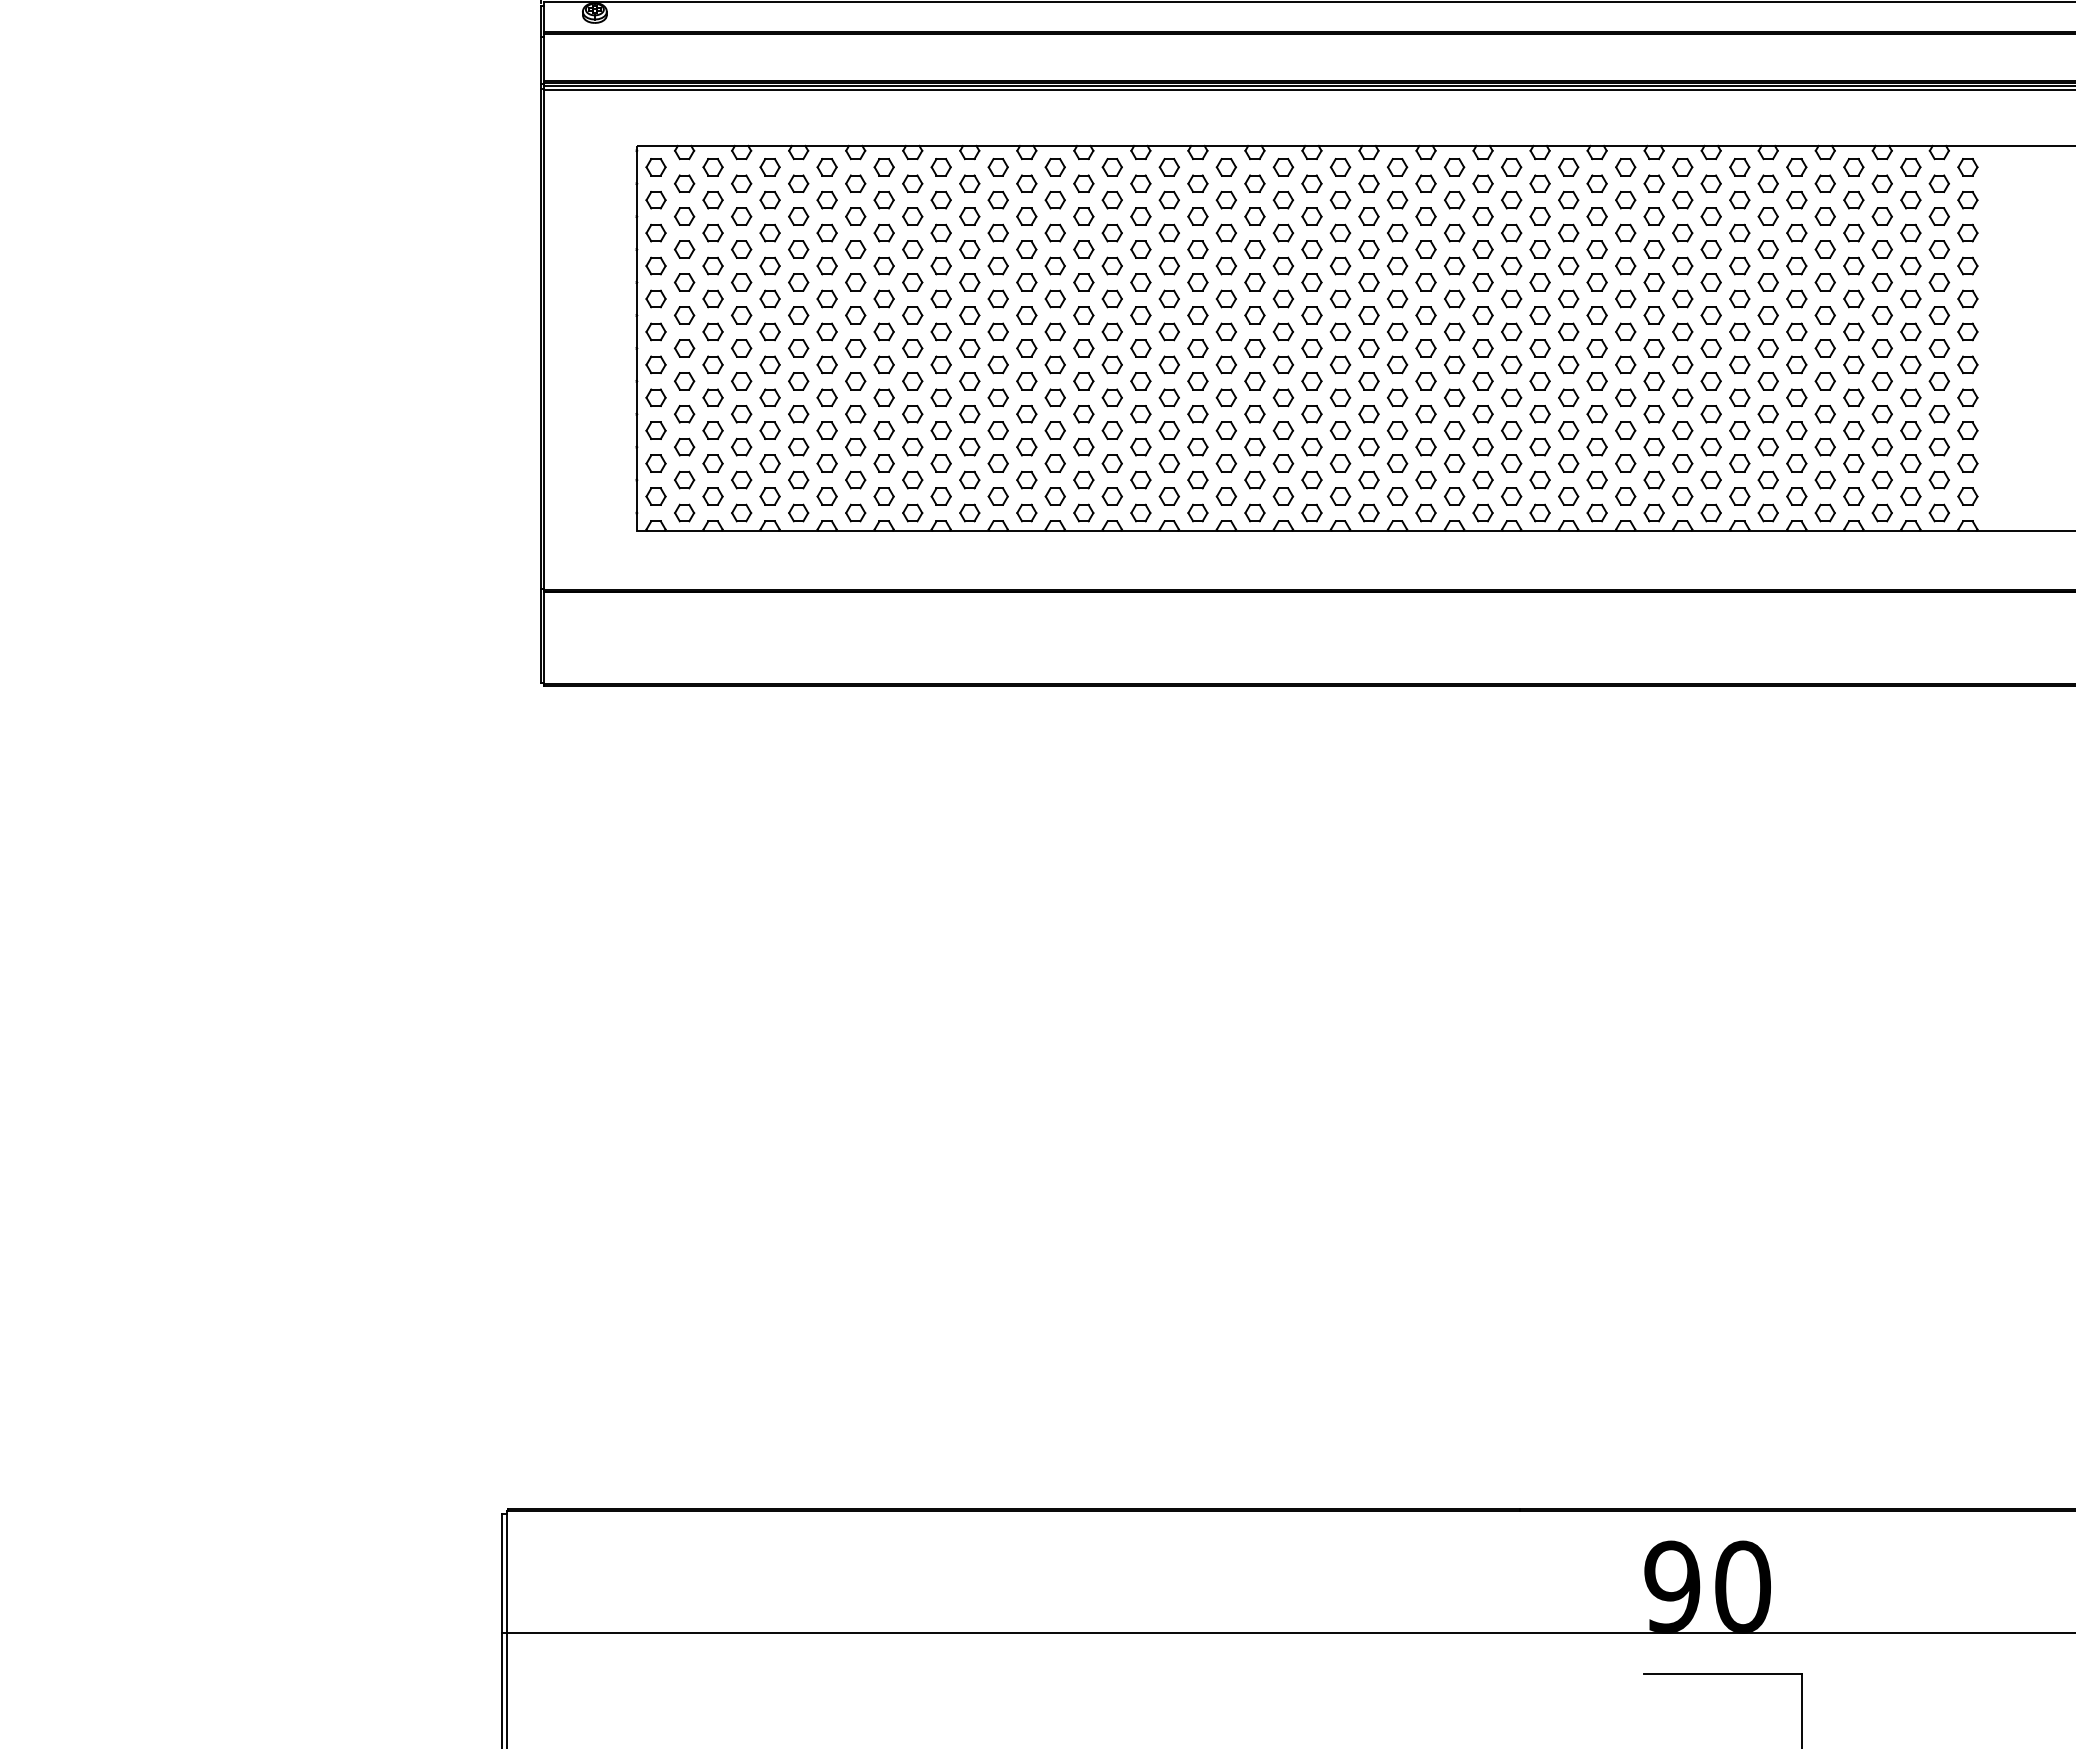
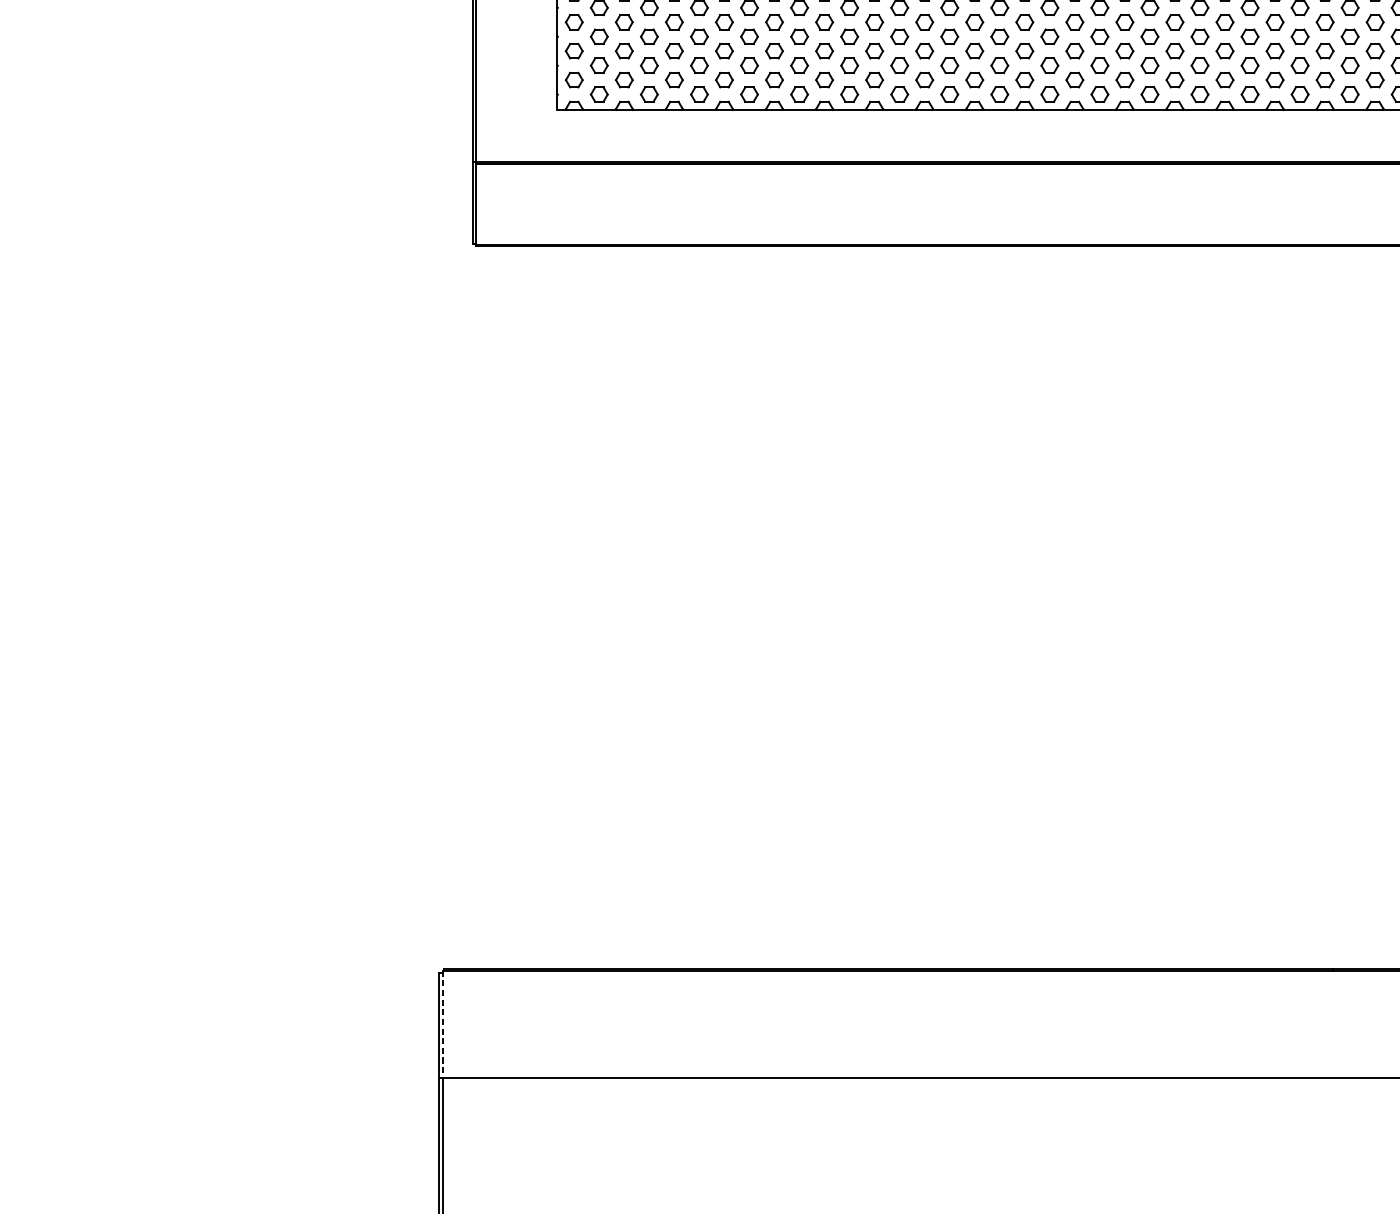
line: (506, 1572) -> (443, 1024), solid -> dashed

